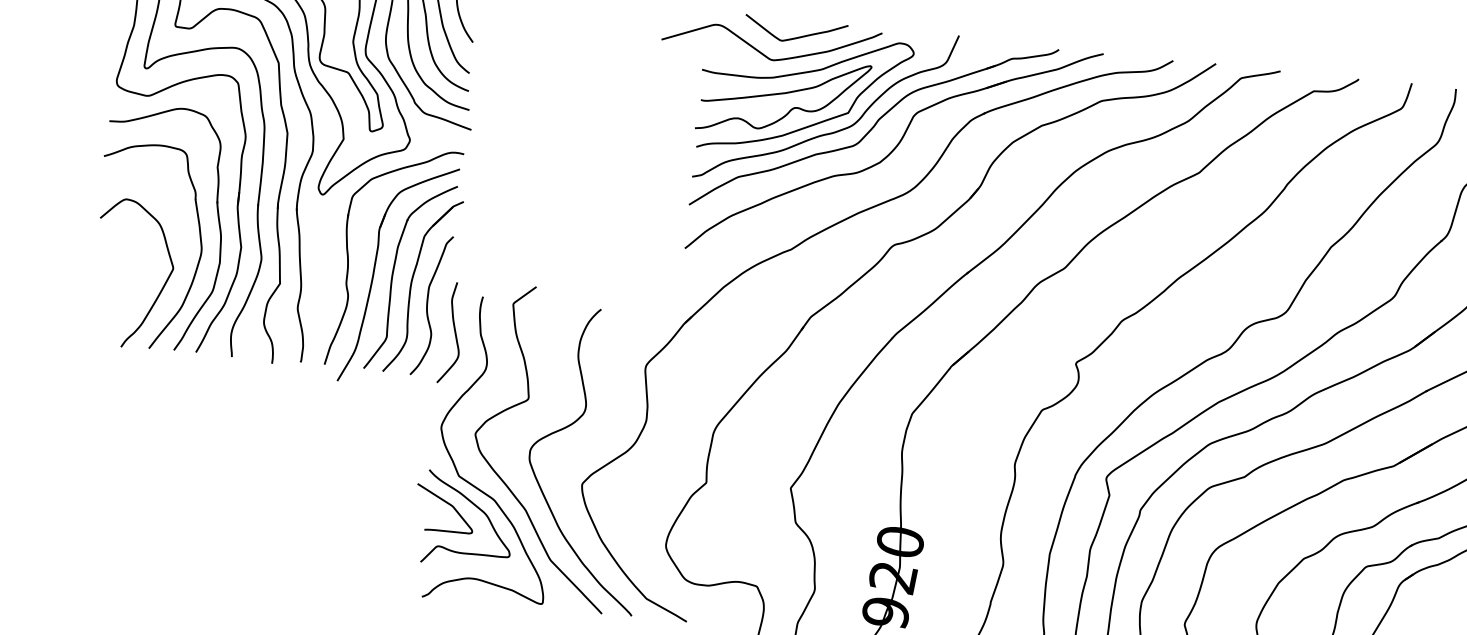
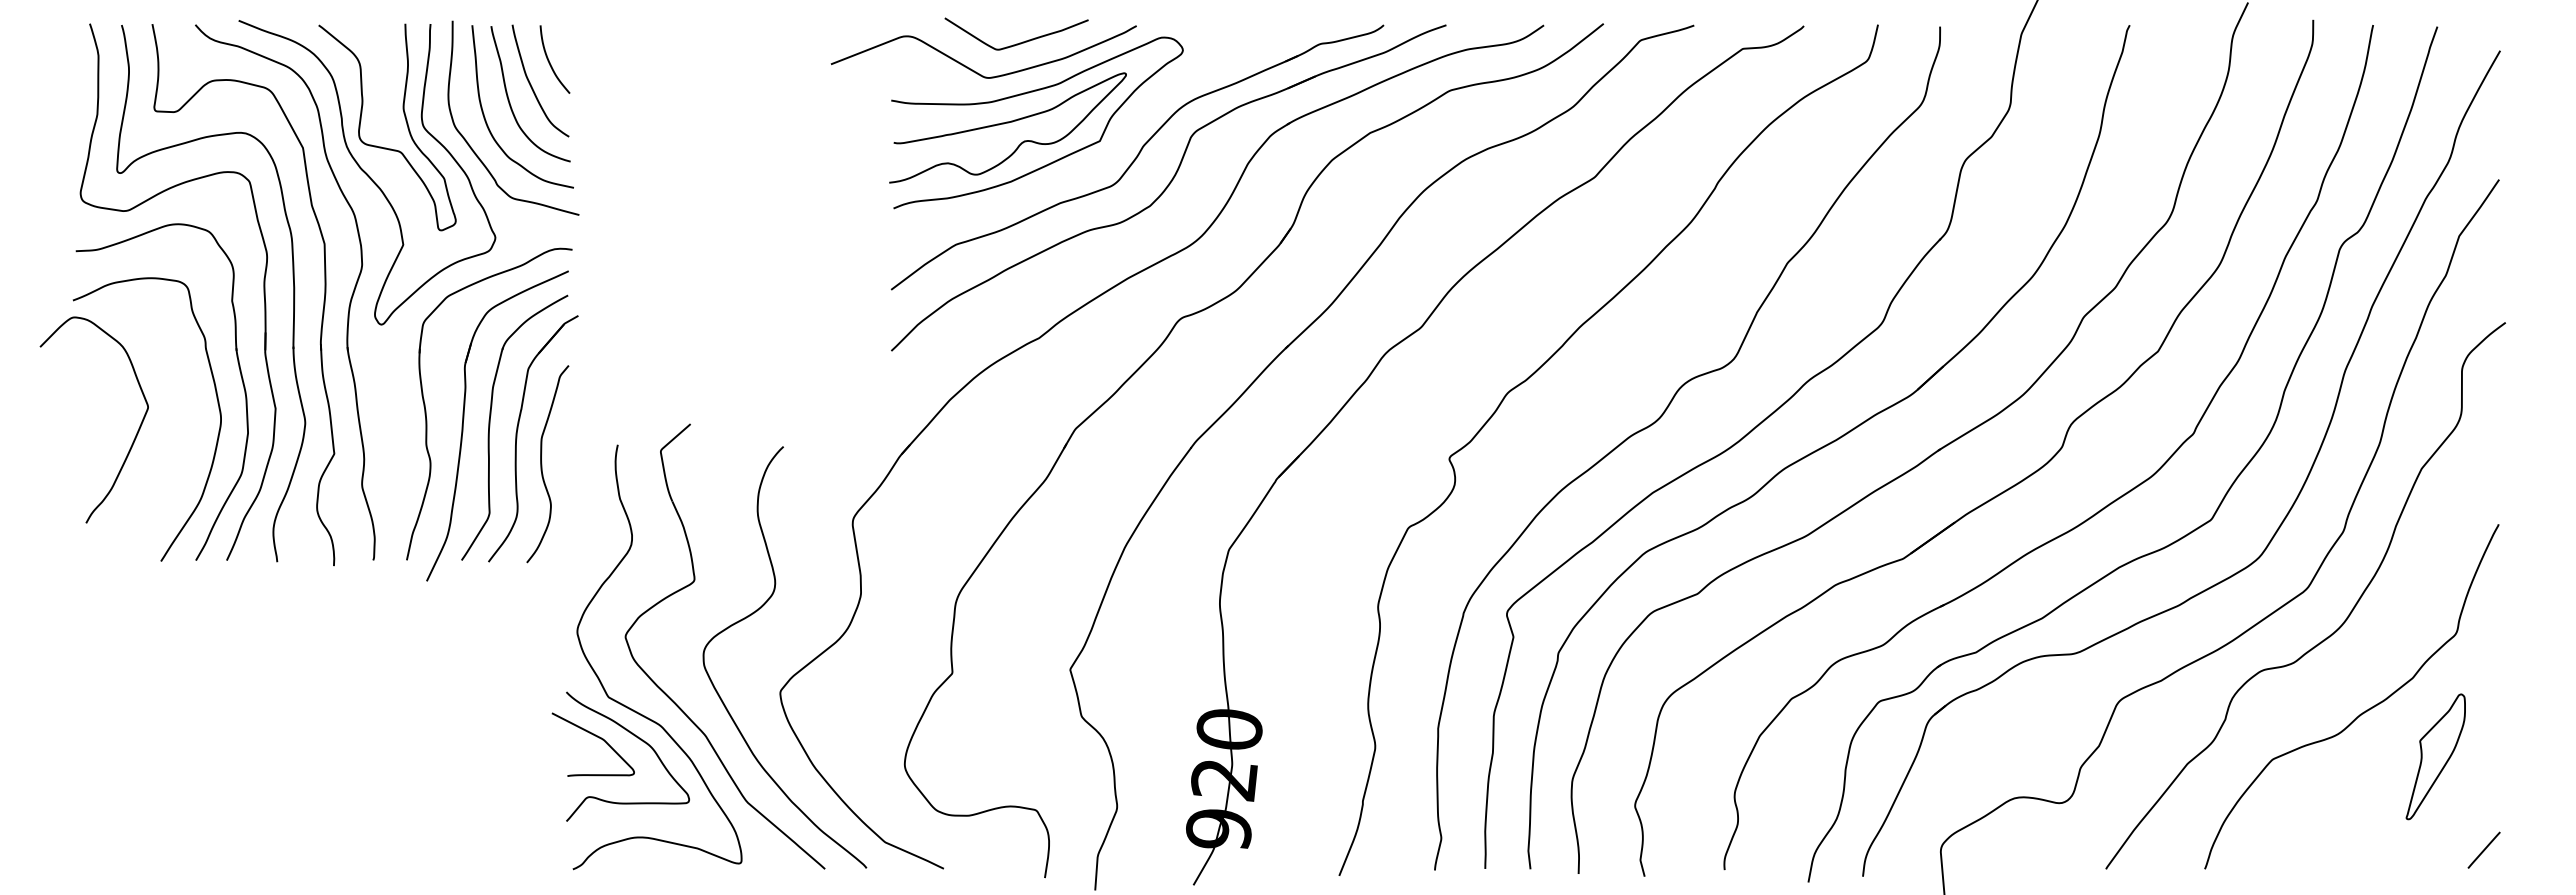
curve: (831, 132) -> (1079, 170), removed
curve: (160, 290) -> (133, 439), moved
curve: (454, 331) -> (582, 496), removed

